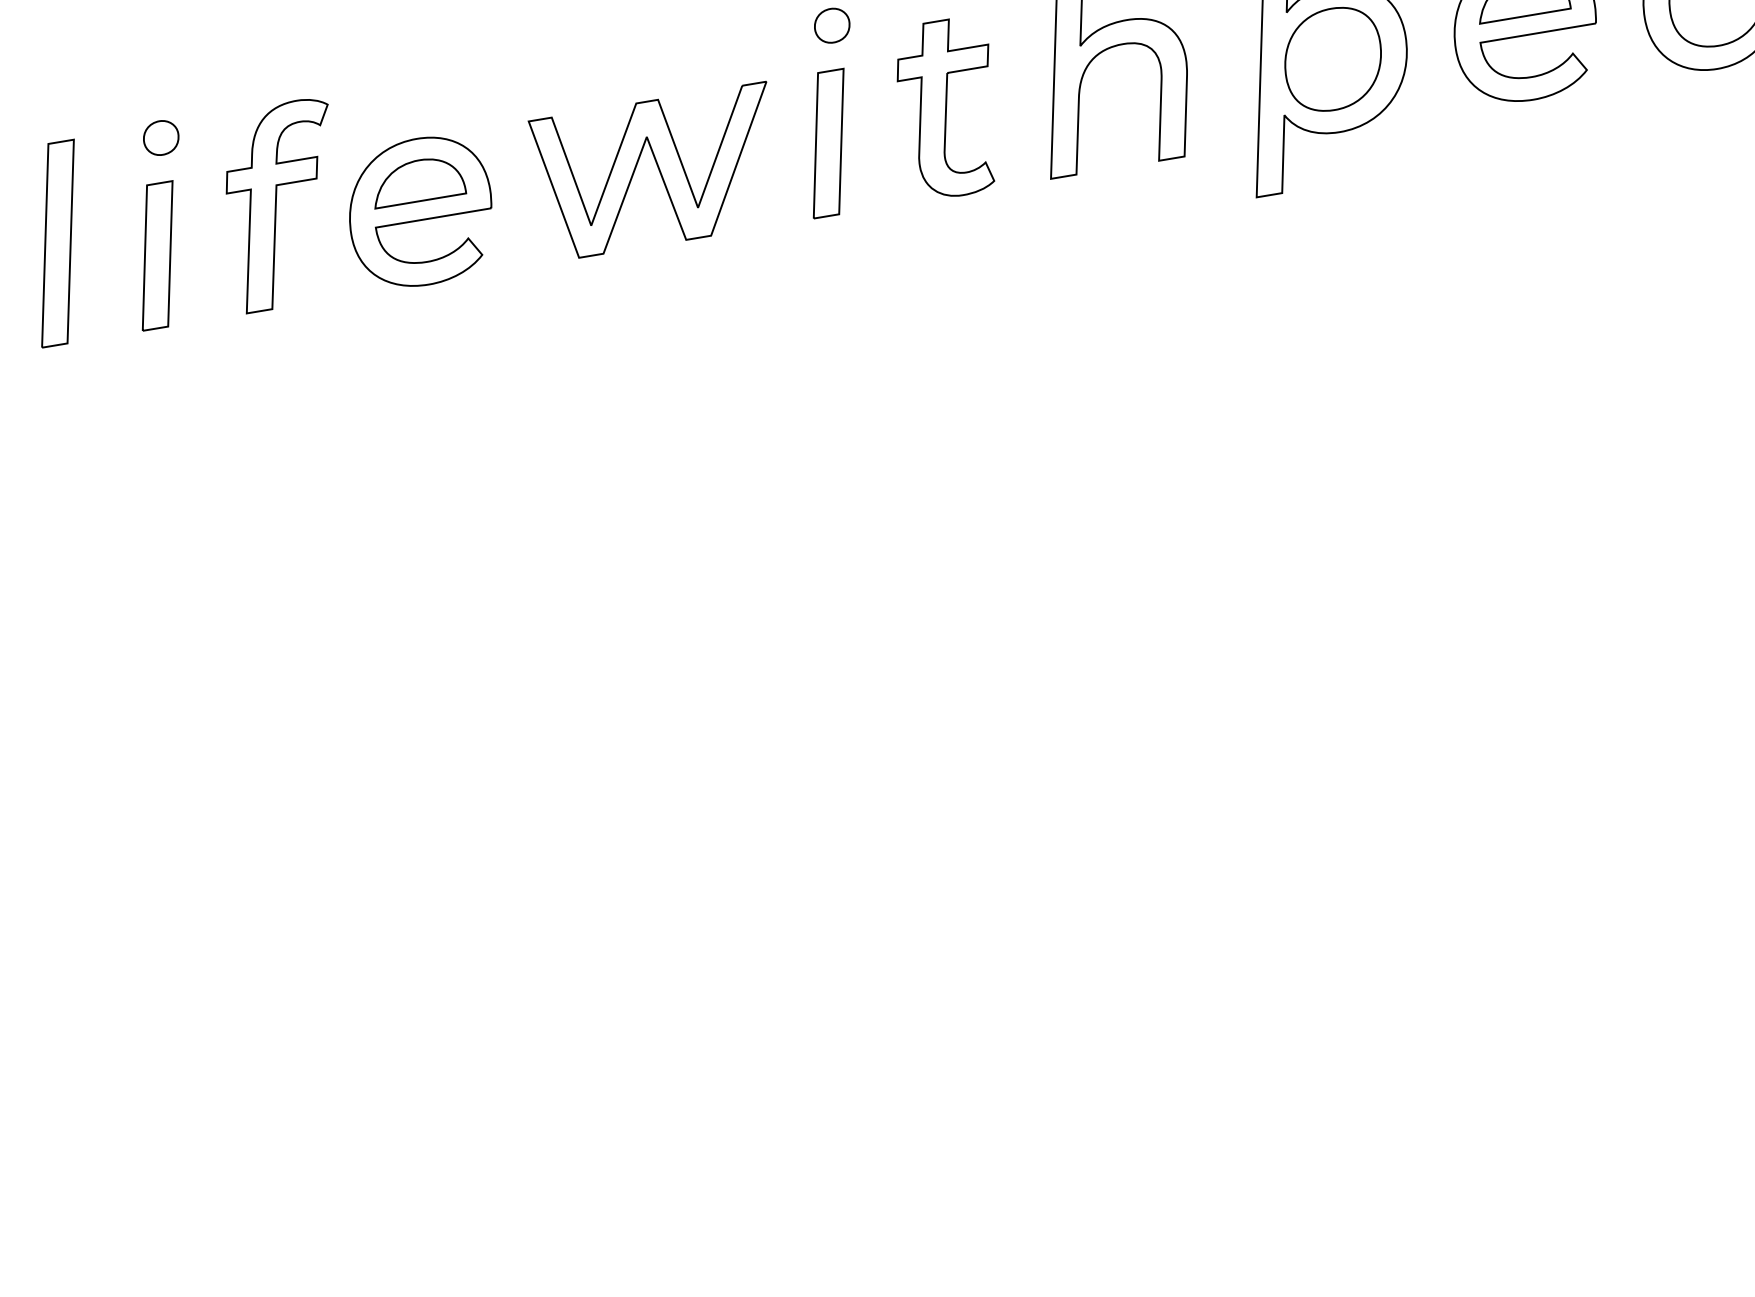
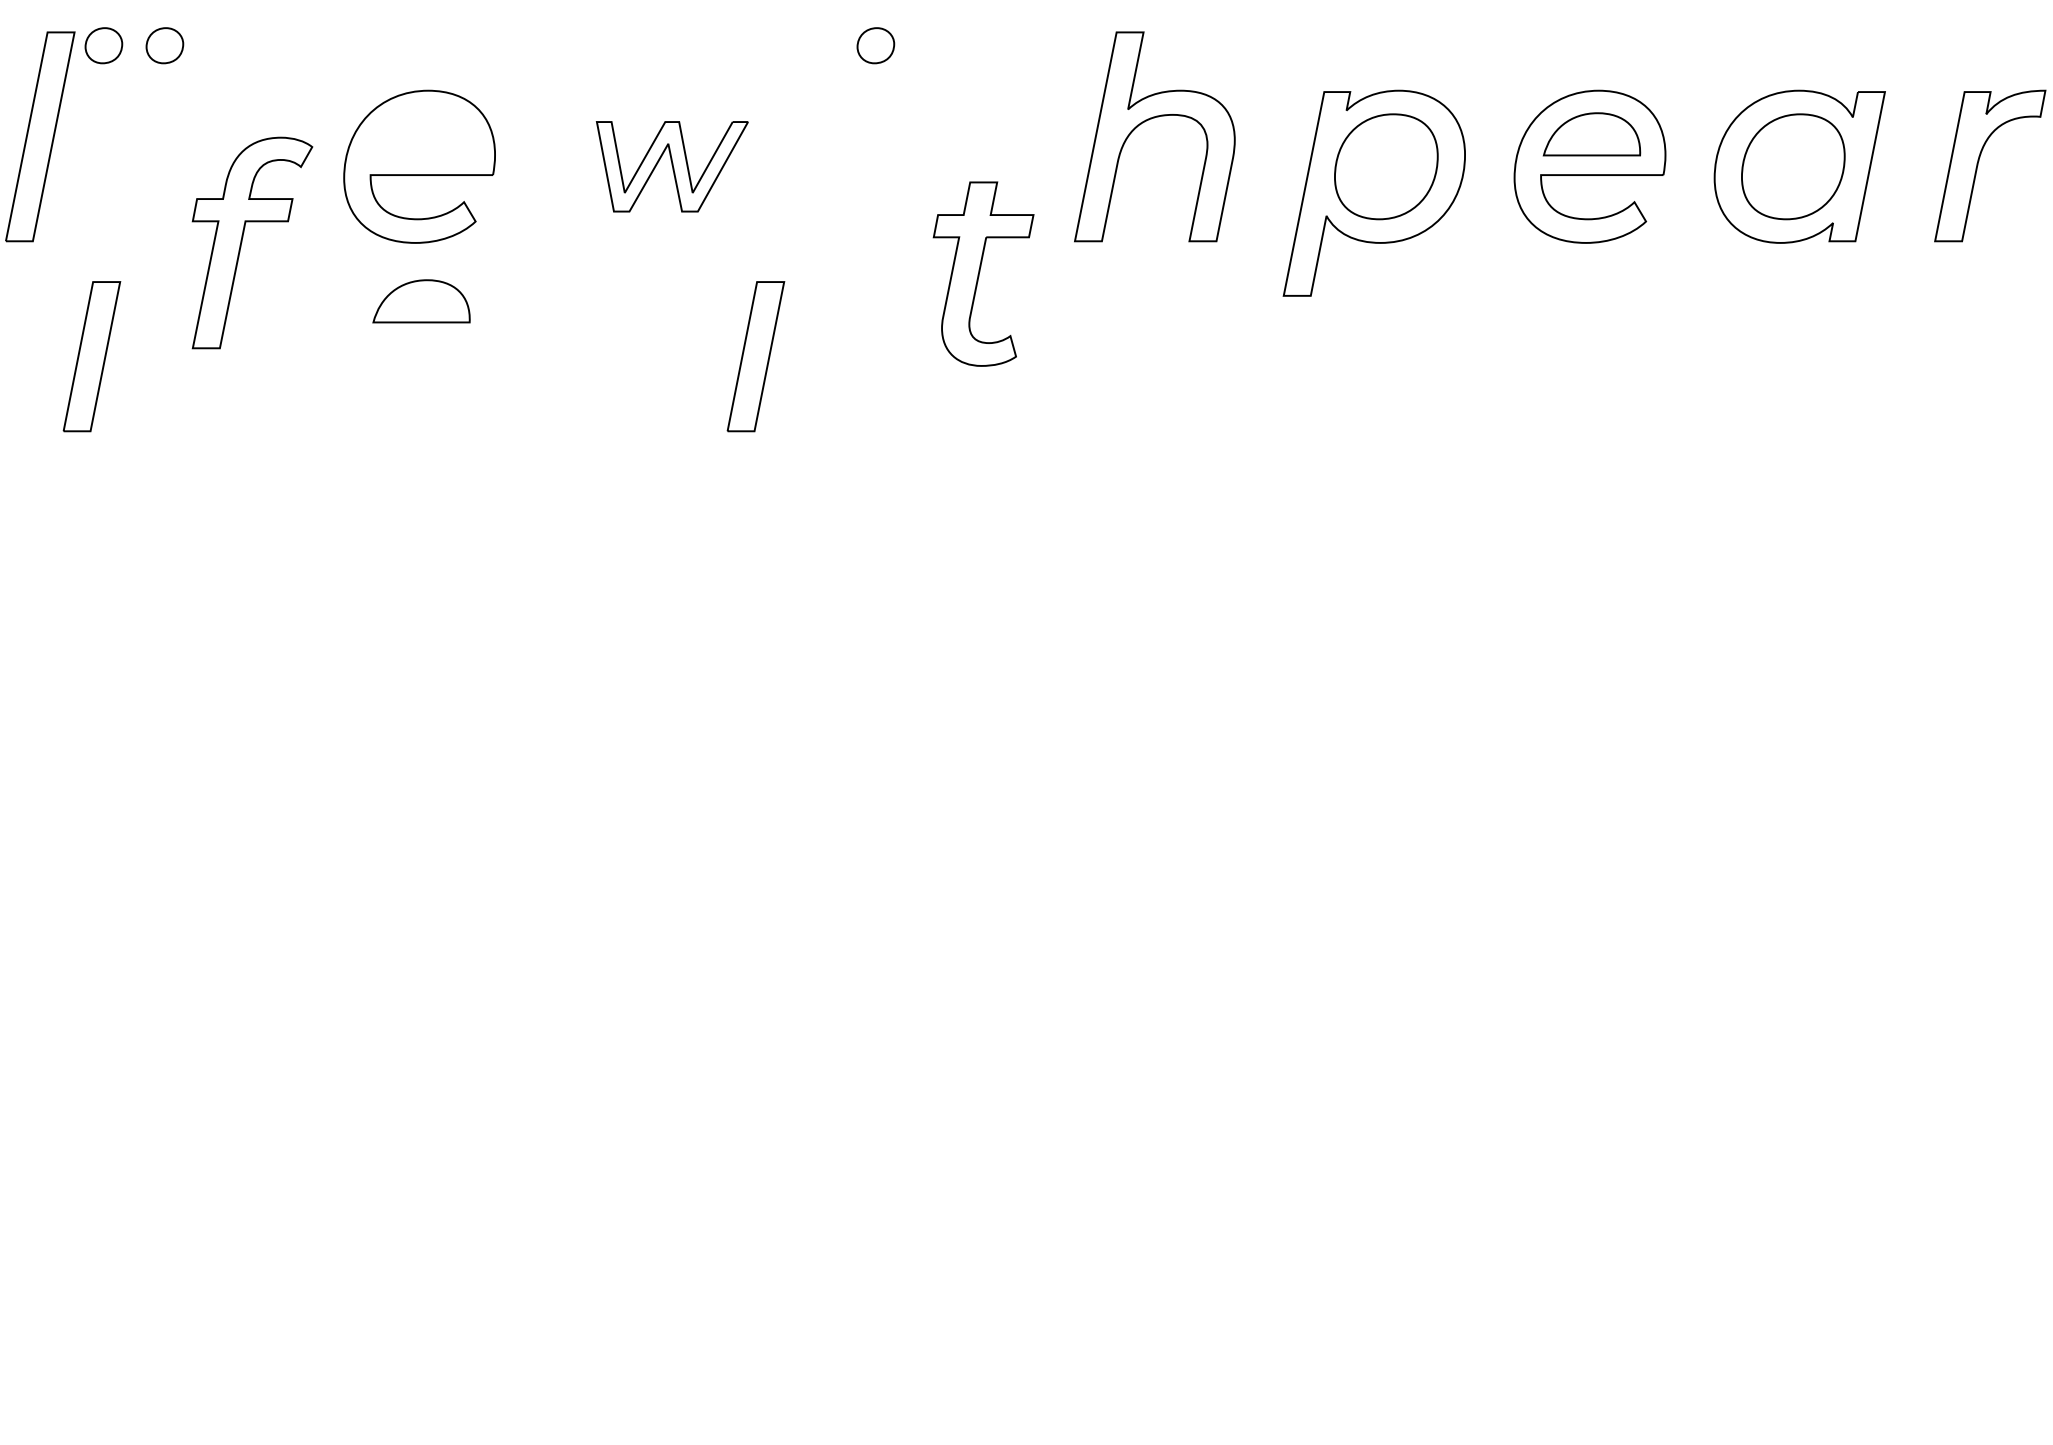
part: (950, 107) -> (983, 273), moved
part: (828, 143) -> (755, 356), moved
part: (103, 147) -> (103, 45), added
part: (659, 171) -> (672, 166), size x0.6
part: (417, 181) -> (421, 301), moved
part: (276, 205) -> (242, 242), moved
part: (157, 255) -> (91, 356), moved

